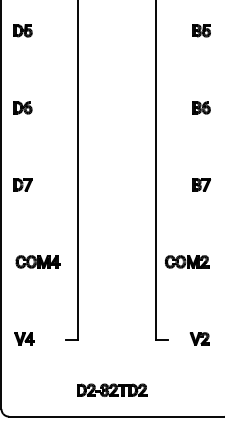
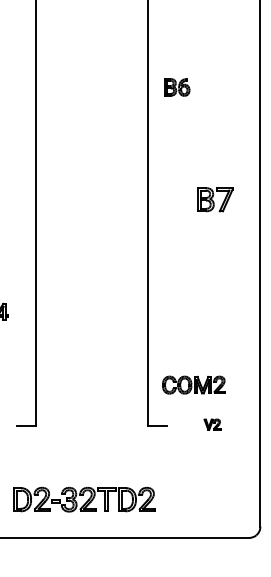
part: (201, 107) -> (177, 86), moved
part: (201, 184) -> (215, 199), size x1.4
part: (187, 261) -> (194, 384), moved
part: (199, 338) -> (212, 423), size x0.6
part: (112, 389) -> (85, 498), size x1.4

